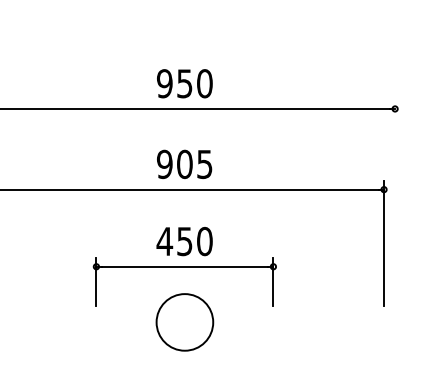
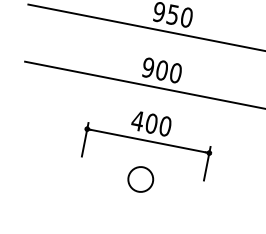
text: (204, 164) -> (175, 73), 905 -> 900
text: (184, 241) -> (151, 123), 450 -> 400
circle: (184, 322) -> (140, 179), size x0.62

